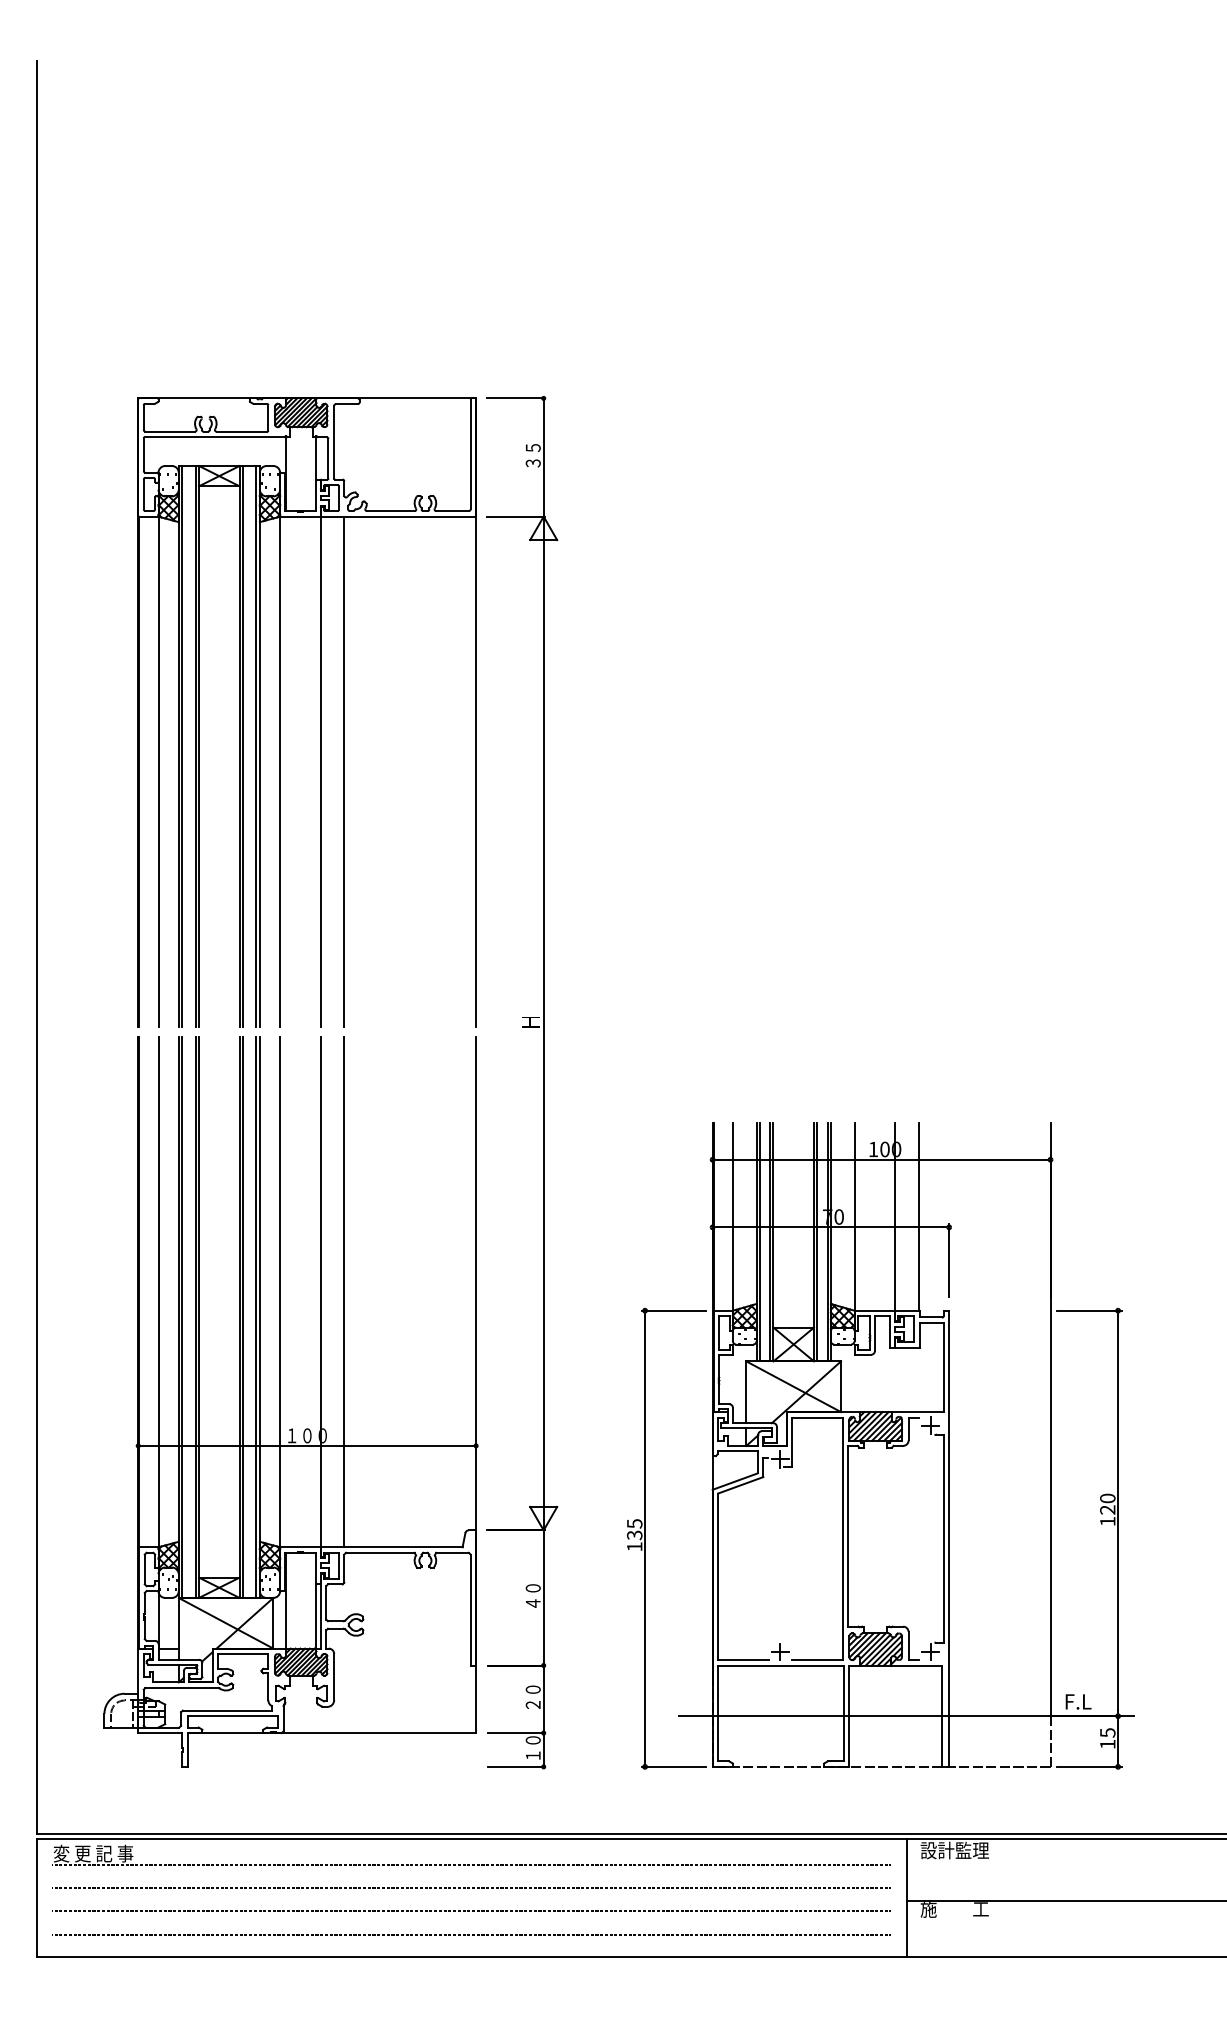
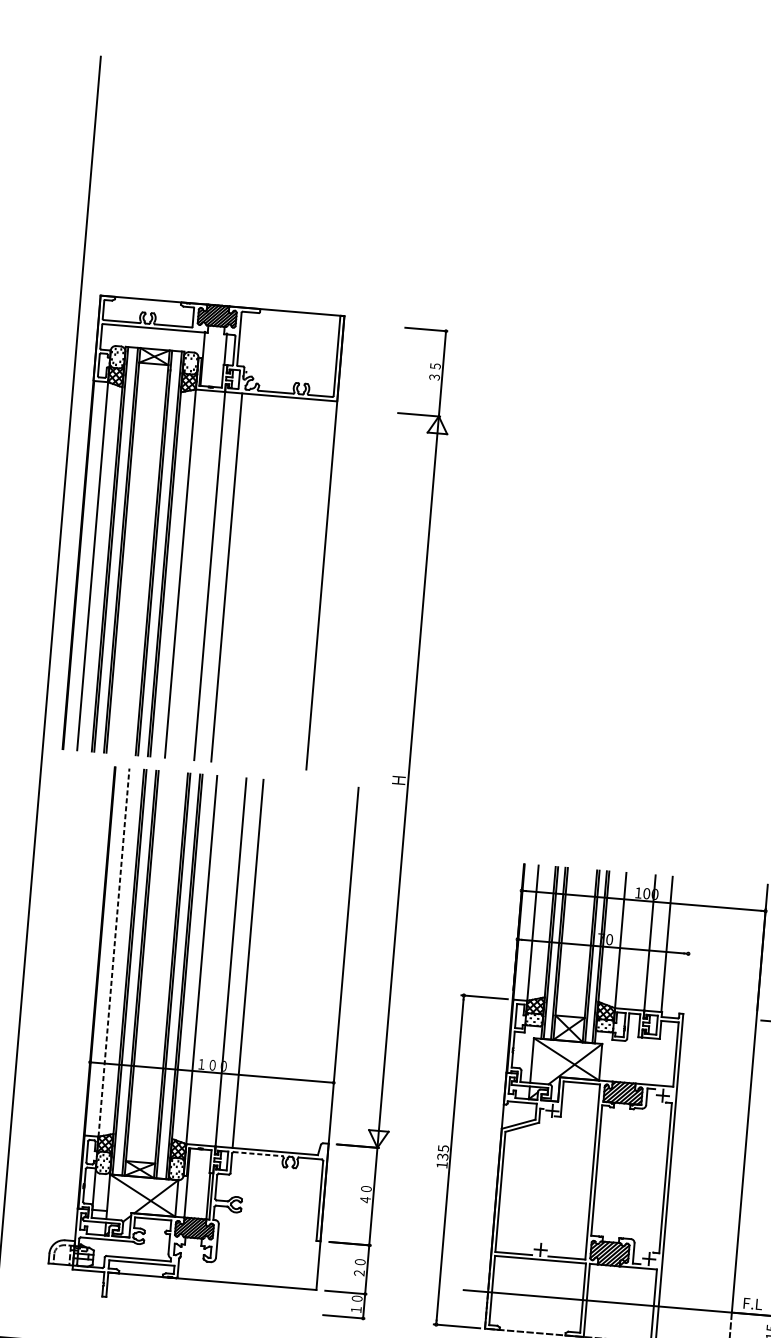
part: (320, 712) -> (213, 533), moved
line: (949, 1260) -> (686, 977), removed
line: (158, 1291) -> (114, 952), solid -> dashed
line: (380, 1552) -> (258, 1153), solid -> dashed

